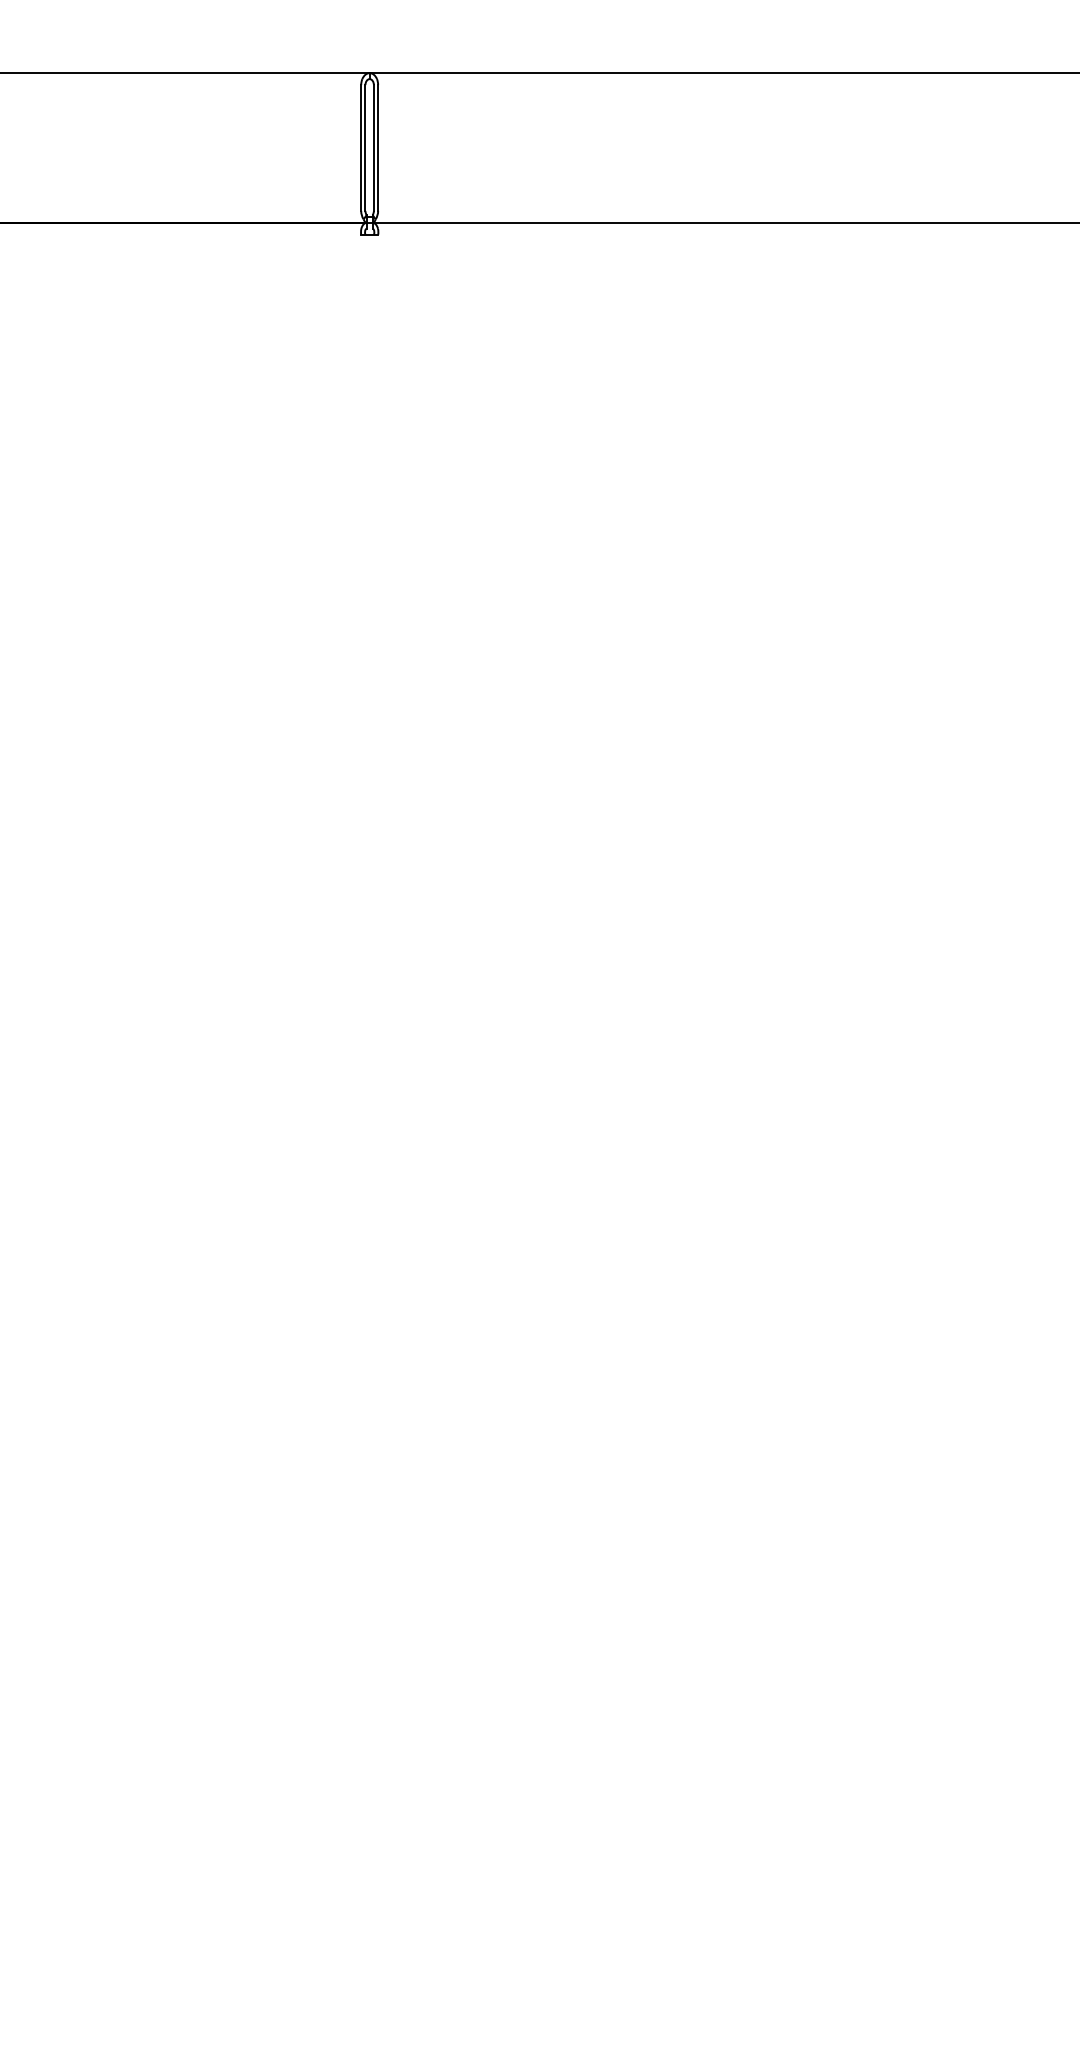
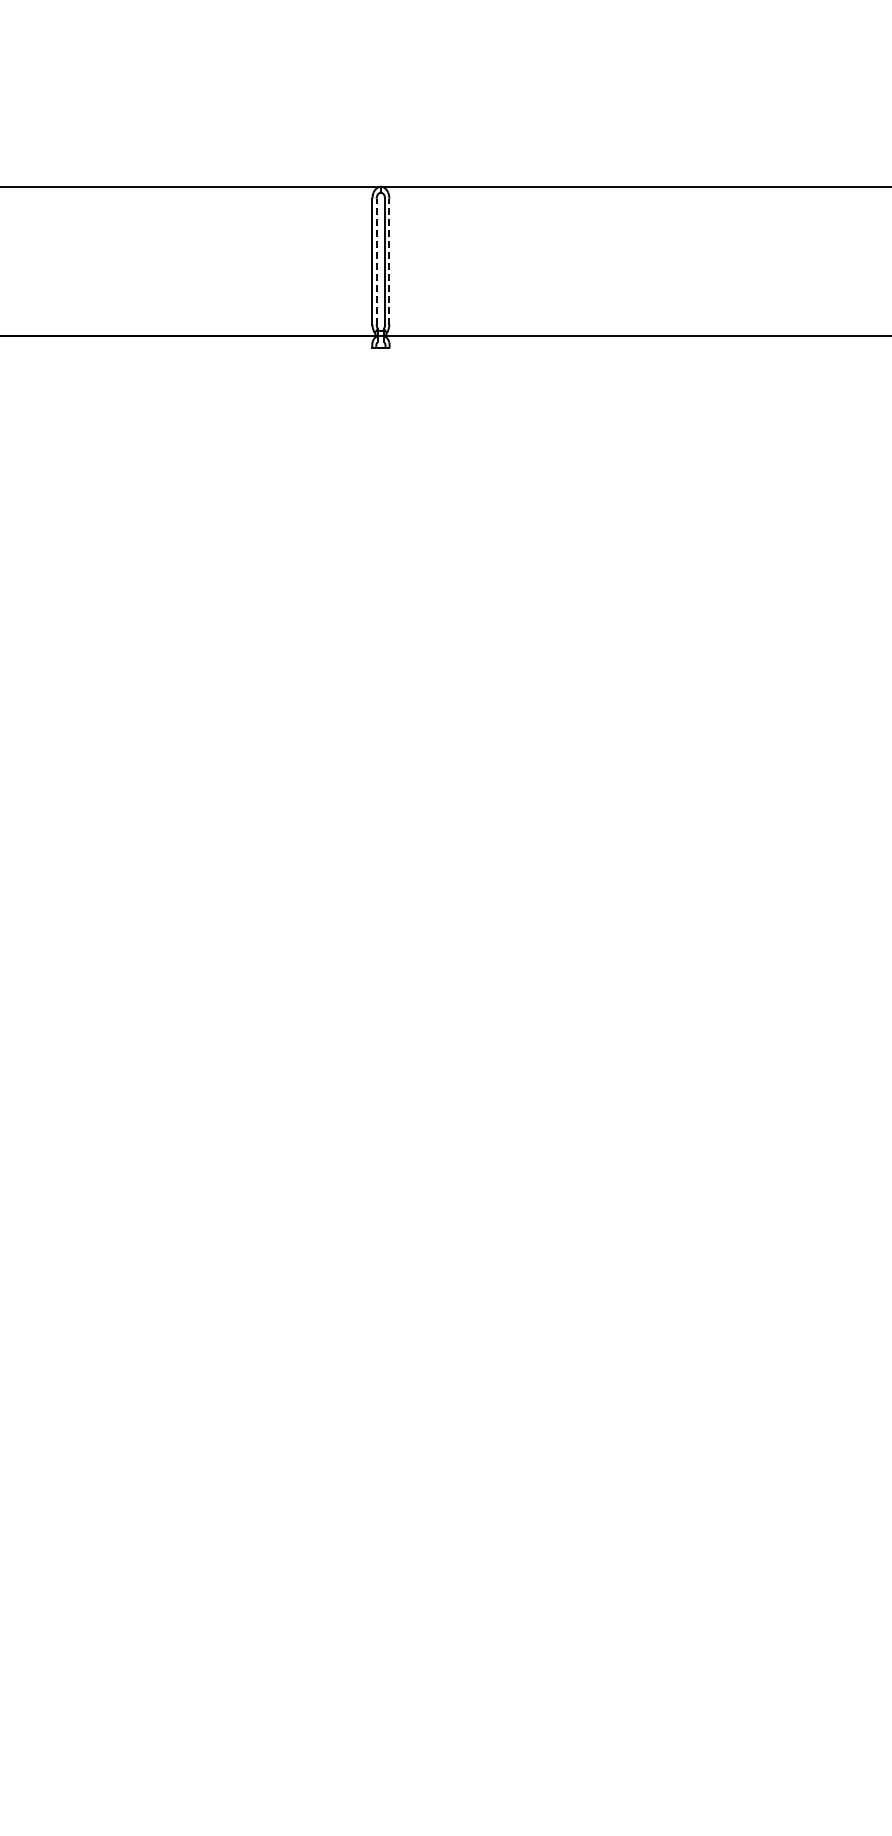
line: (365, 148) -> (376, 262), solid -> dashed
line: (378, 148) -> (389, 262), solid -> dashed

